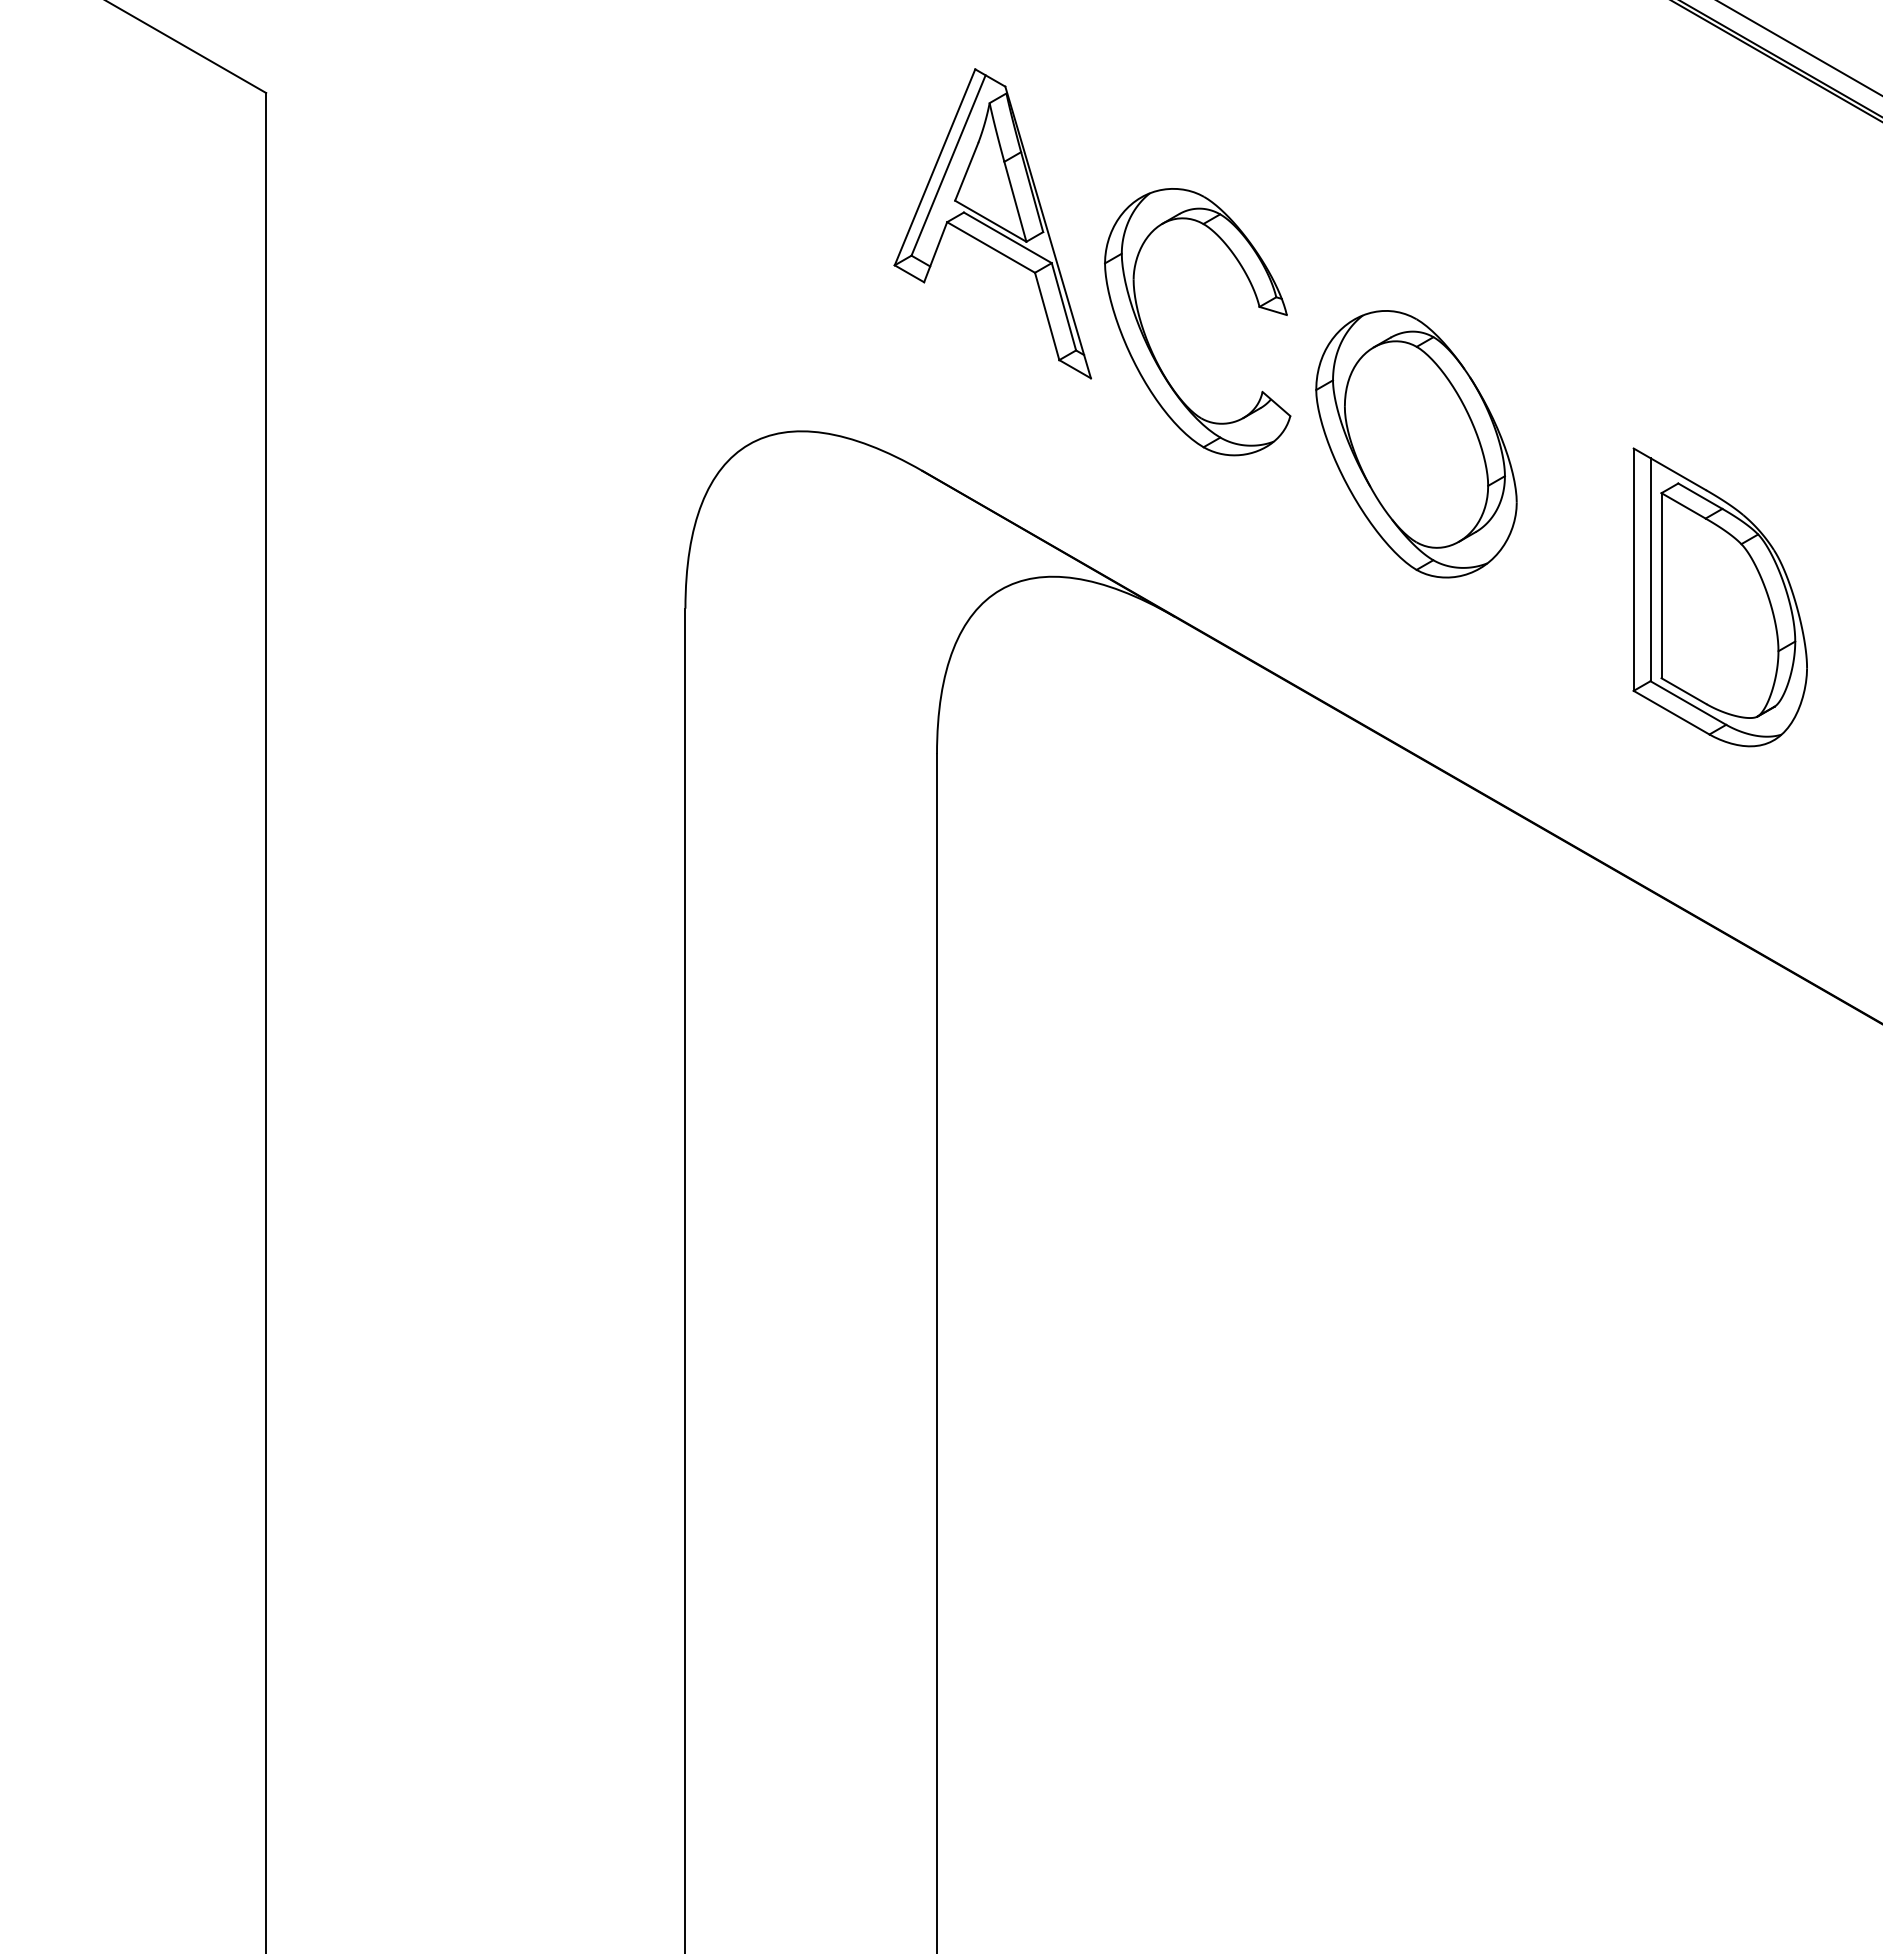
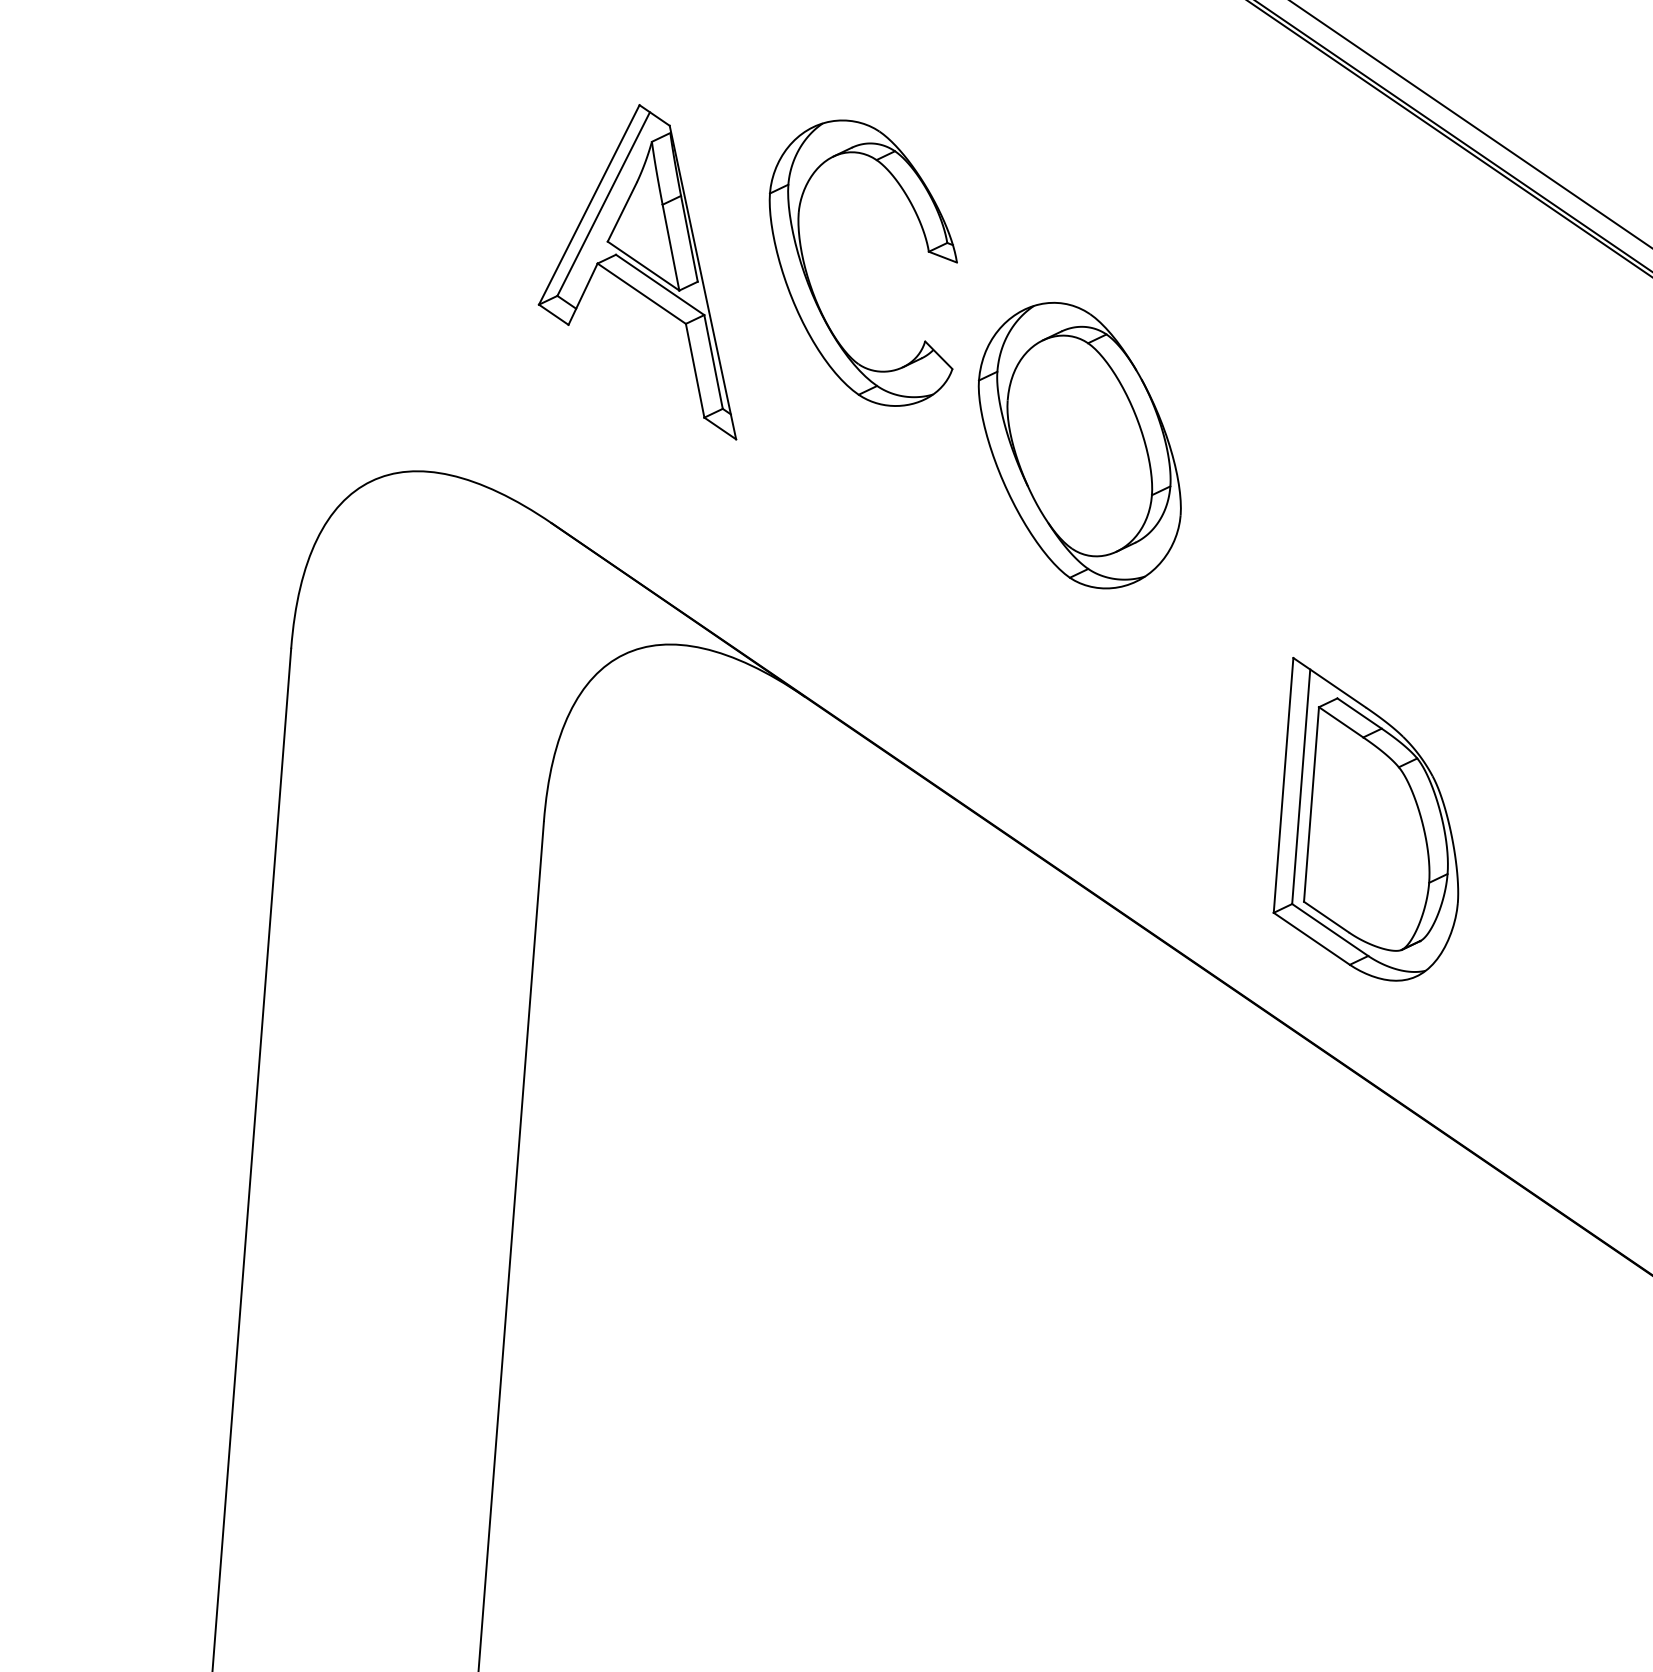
part: (1148, 340) -> (809, 278), moved
part: (1416, 444) -> (1079, 445), moved
part: (1719, 597) -> (1371, 821), moved

